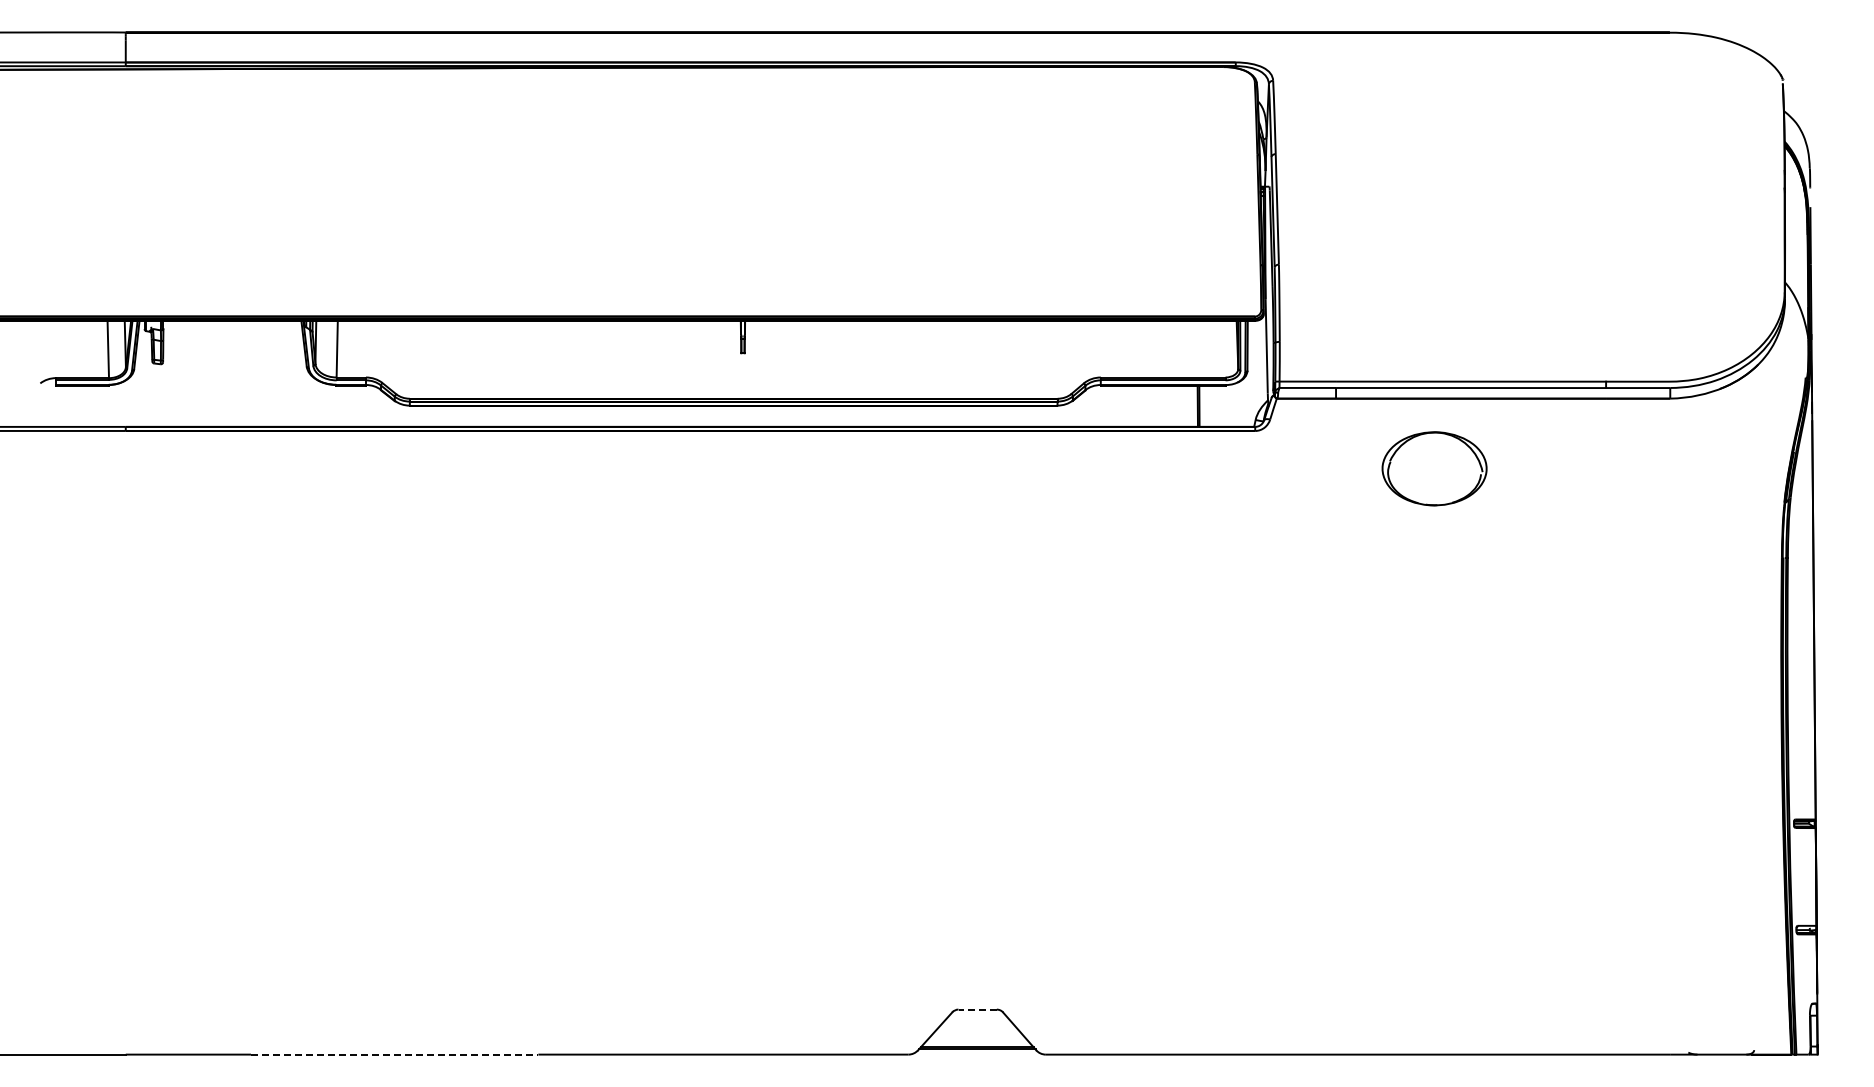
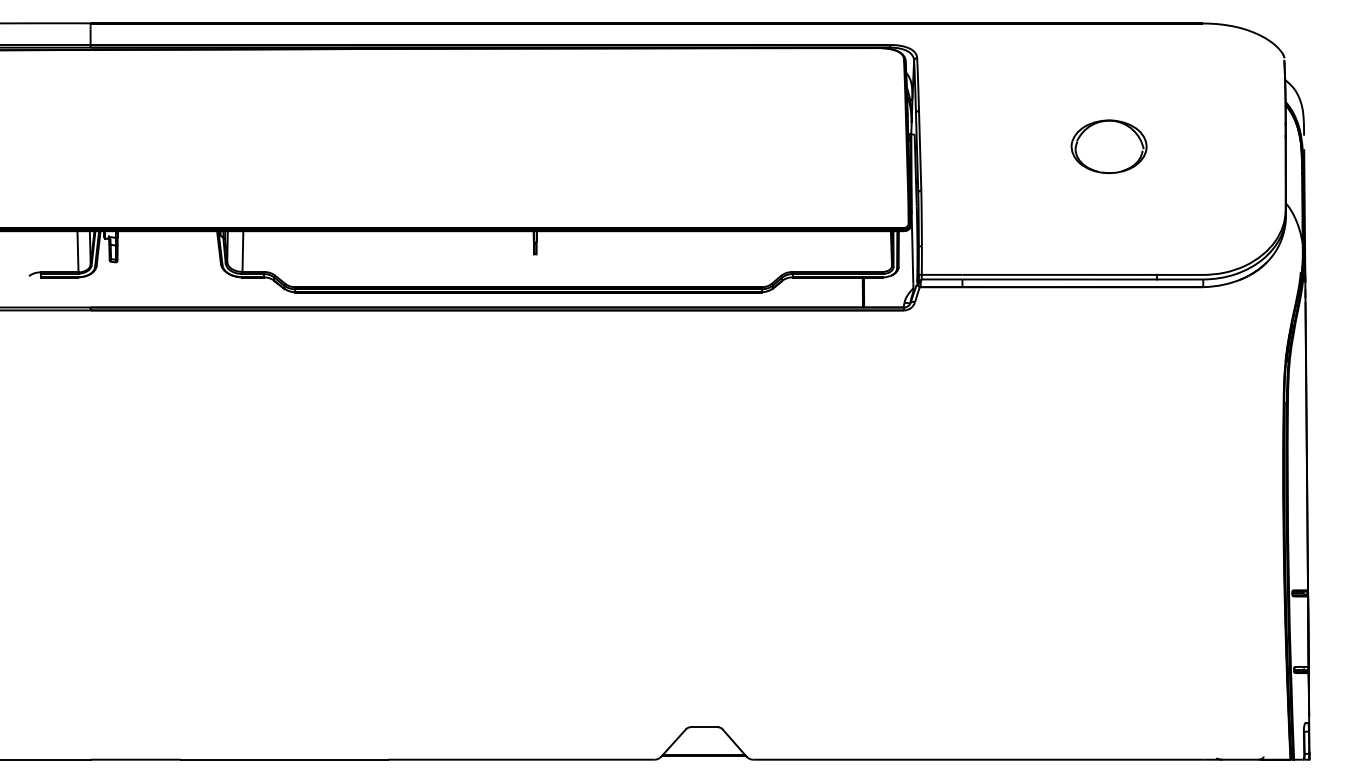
part: (1434, 468) -> (1109, 146), moved
line: (977, 1009) -> (704, 727), dashed -> solid
line: (394, 1054) -> (284, 759), dashed -> solid

